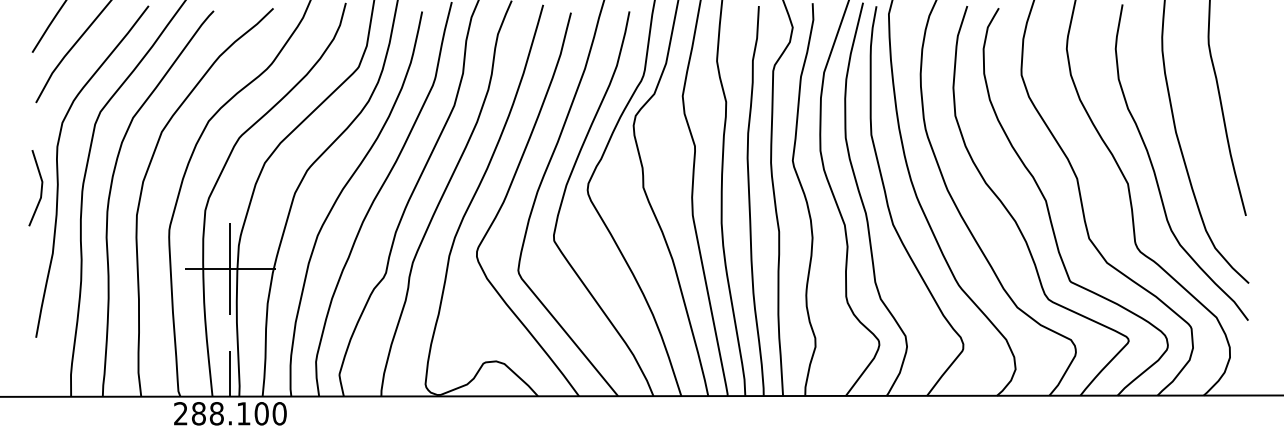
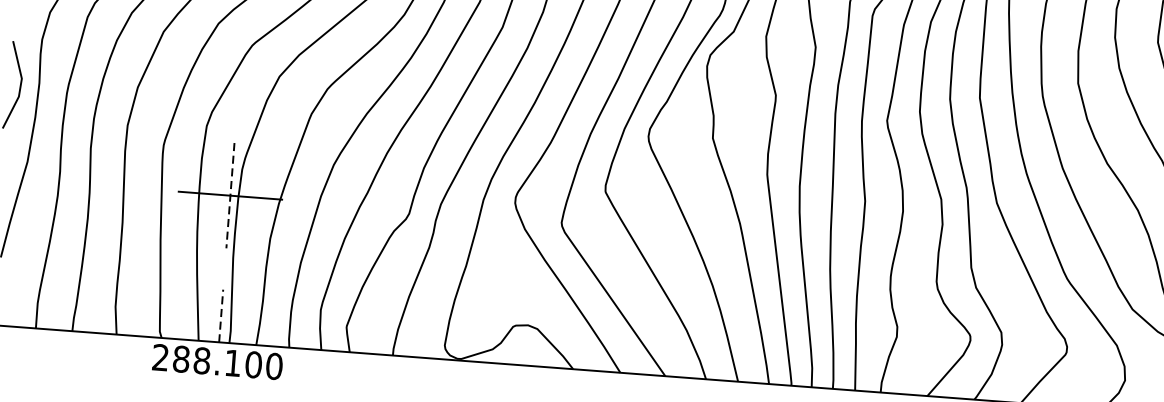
line: (230, 269) -> (230, 196), solid -> dashed
line: (230, 373) -> (221, 315), solid -> dashed

